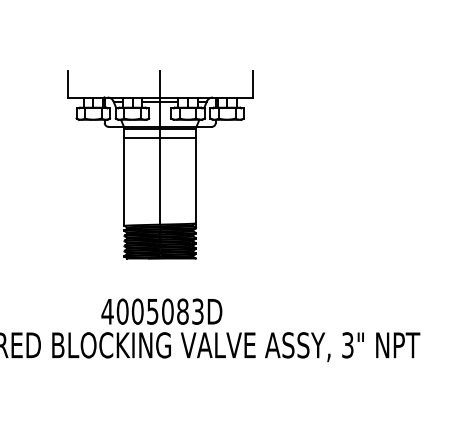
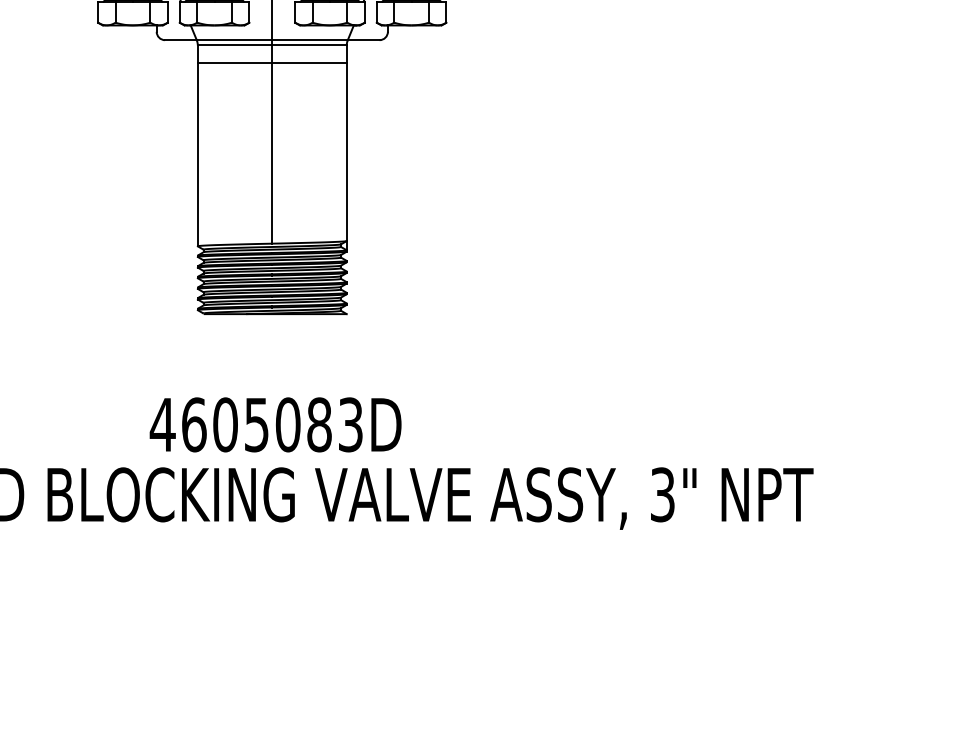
text: (122, 311) -> (193, 424), 4005083D -> 4605083D

